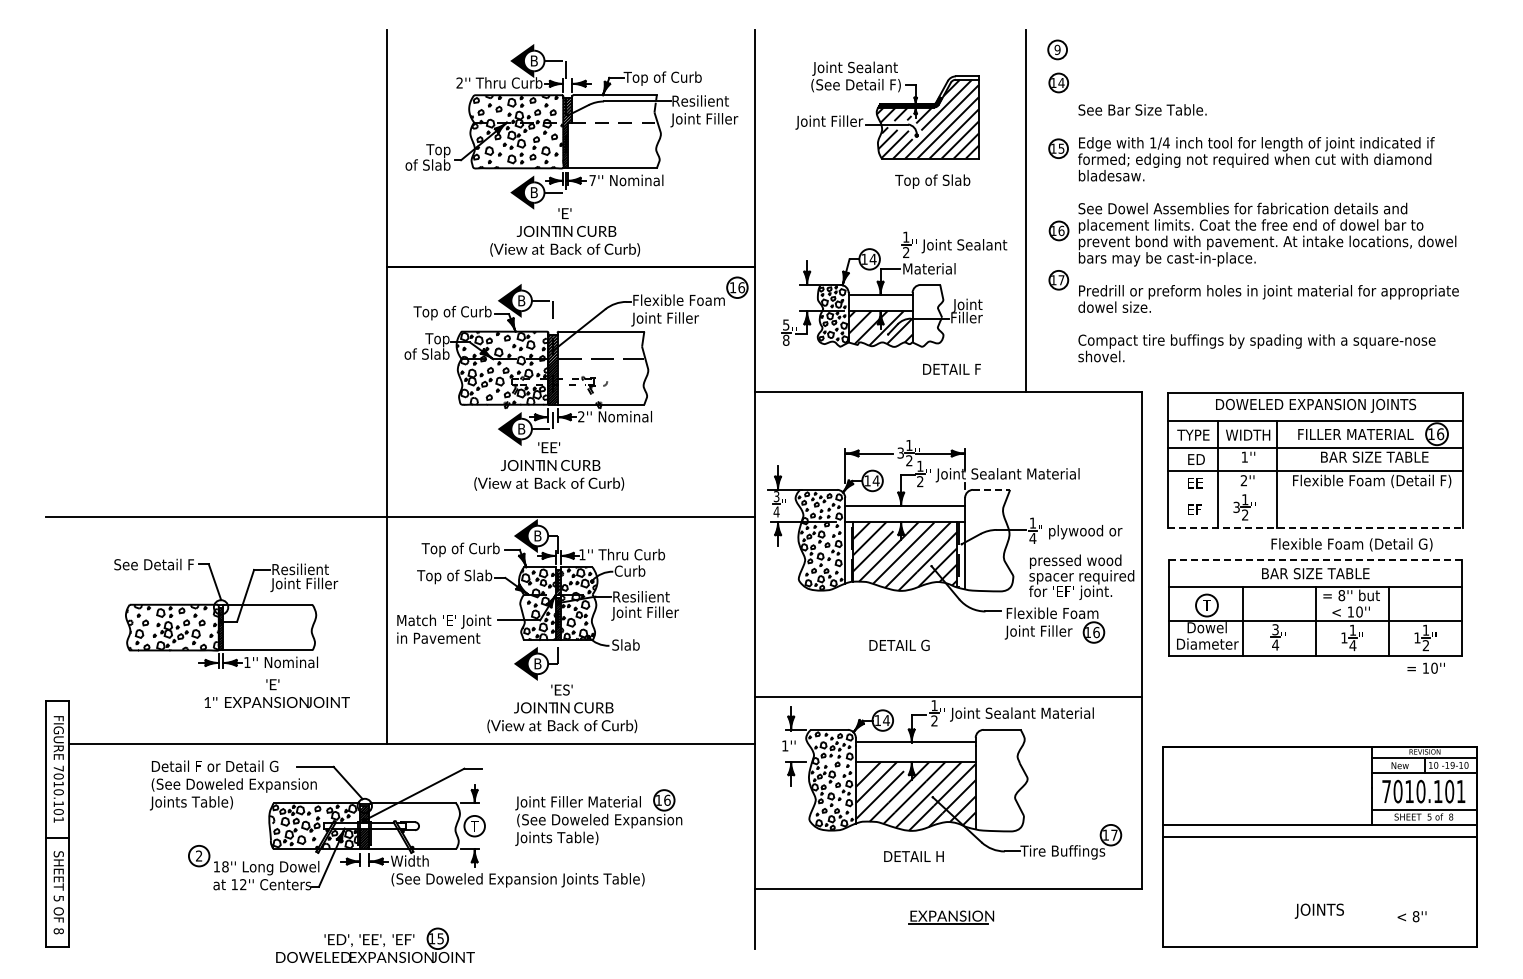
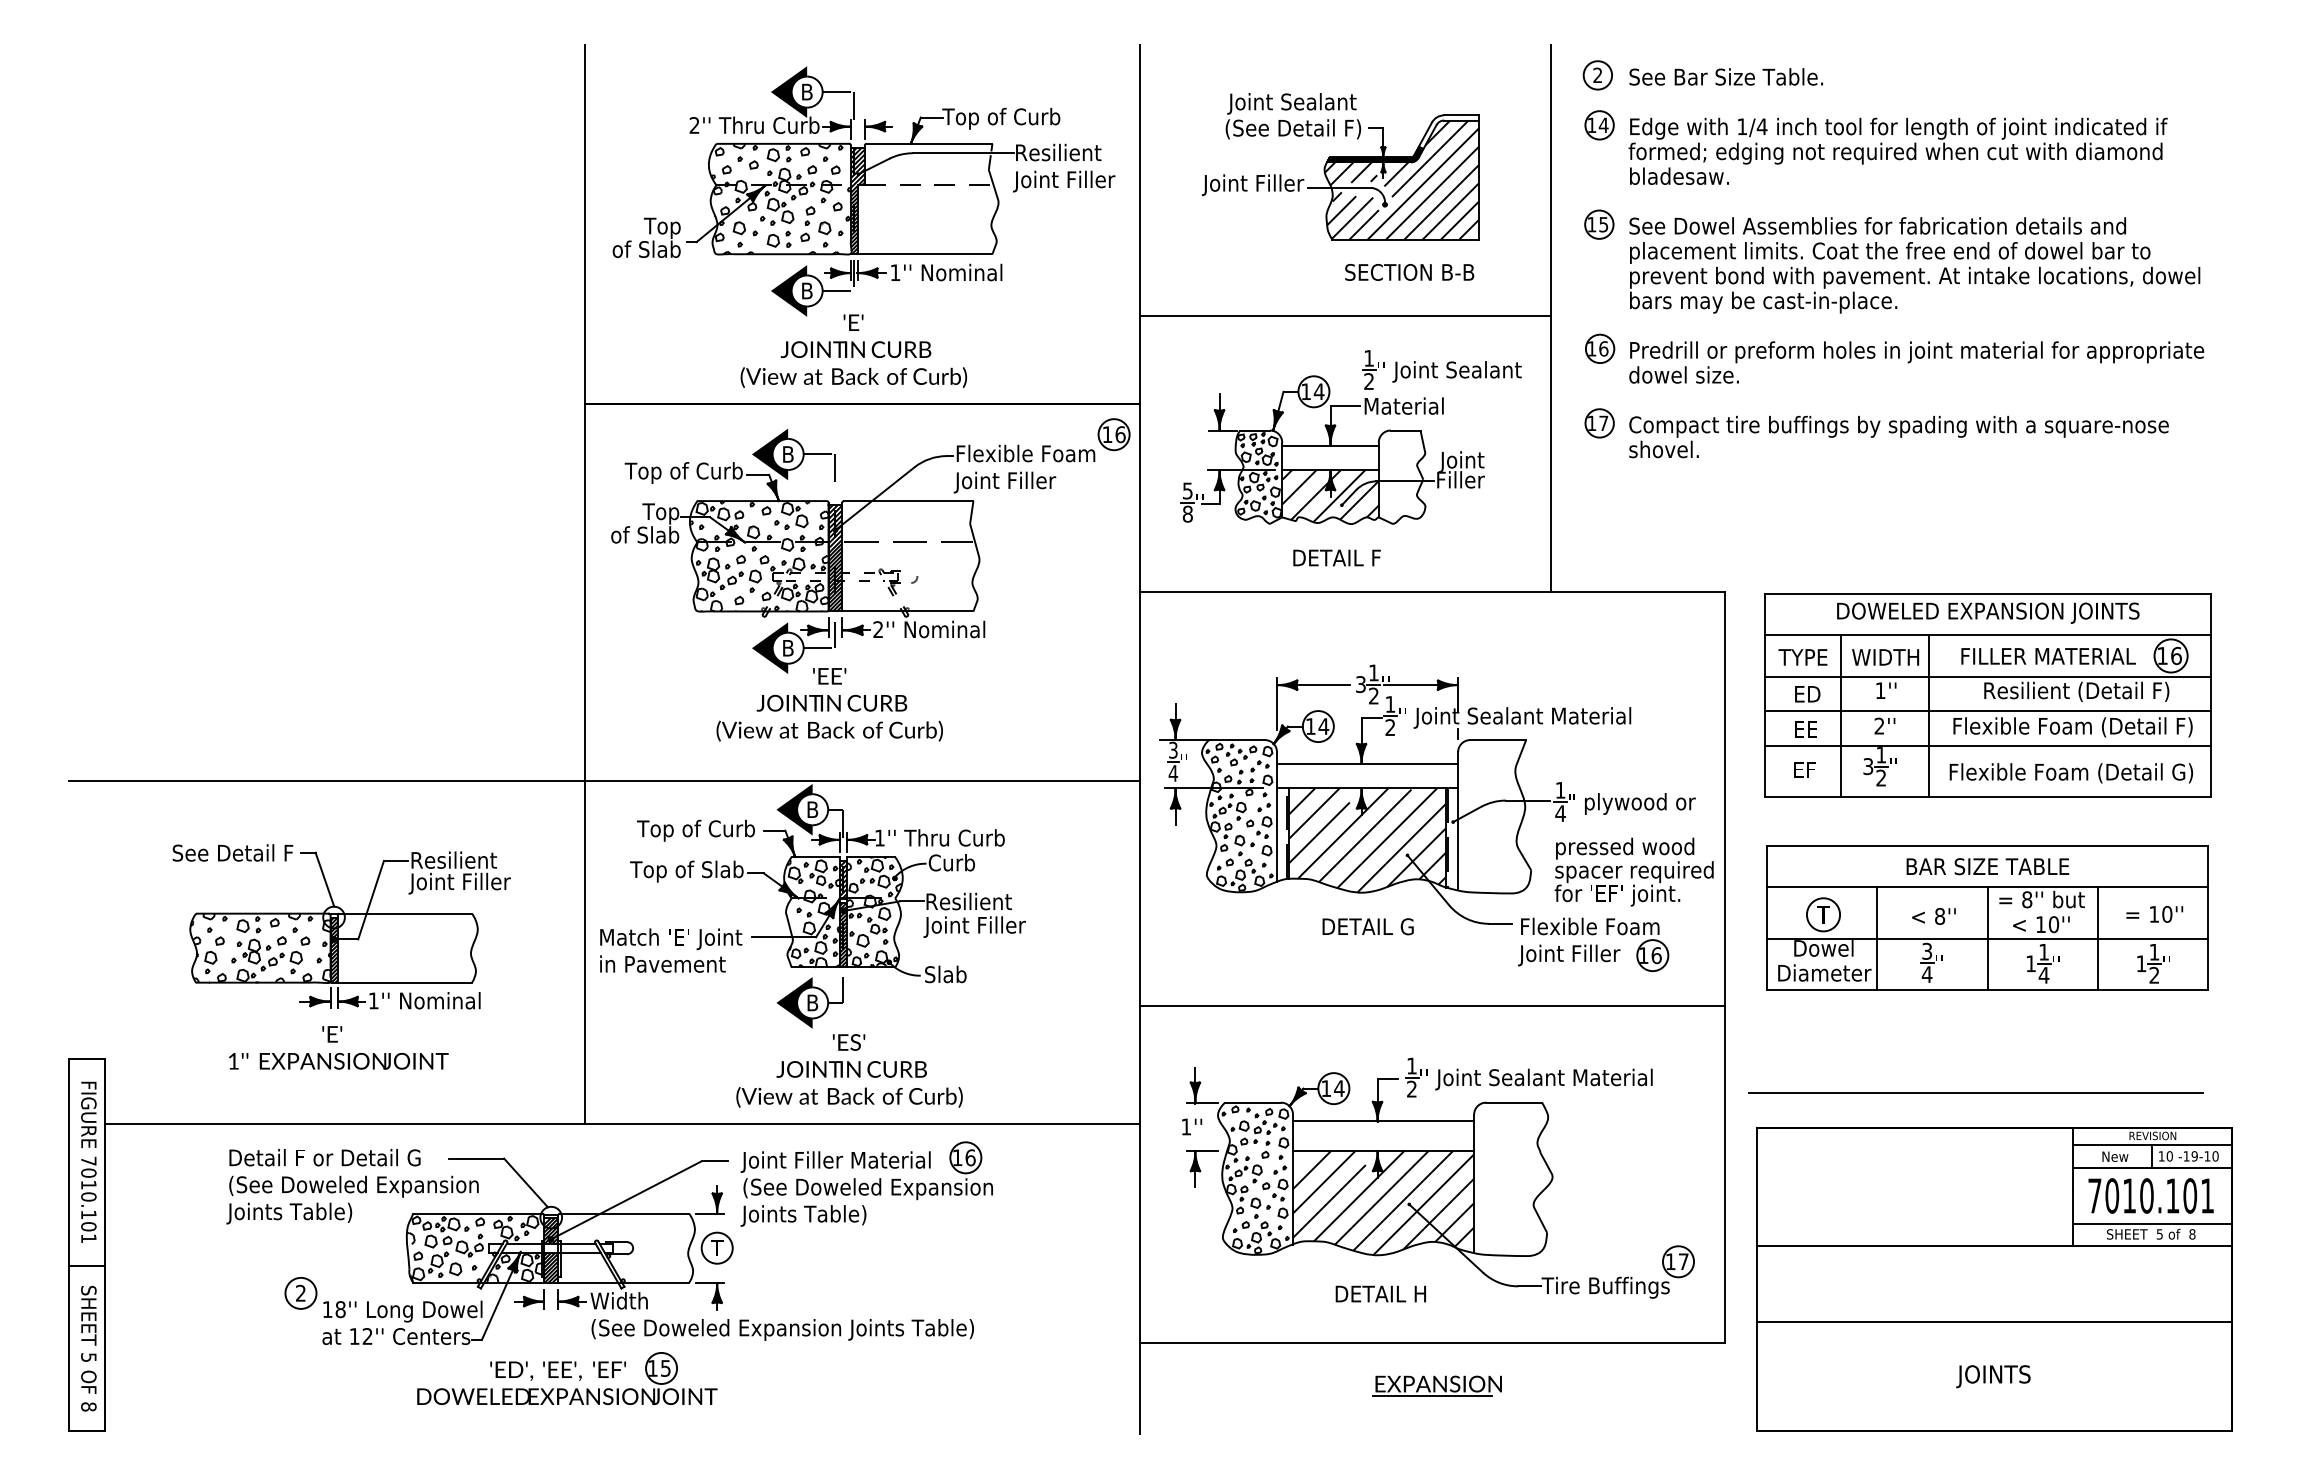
text: (1057, 49) -> (1597, 74), 9 -> 2
text: (592, 180) -> (895, 272), 7'' -> 1''
text: (932, 181) -> (1408, 274), Top of Slab -> SECTION B-B
line: (890, 208) -> (1345, 314), added
text: (1268, 233) -> (1916, 263), moved
text: (951, 369) -> (1336, 558), moved
text: (1374, 457) -> (2076, 691), BAR SIZE TABLE -> Resilient (Detail F)
line: (991, 489) -> (1497, 739), dashed -> solid
line: (1315, 493) -> (1987, 745), added
line: (1315, 527) -> (1987, 796), dashed -> solid
text: (1351, 544) -> (2070, 772), moved
line: (1316, 559) -> (1988, 845), dashed -> solid
text: (899, 644) -> (1368, 925), moved
text: (1425, 667) -> (2153, 913), moved
text: (276, 693) -> (337, 1047), moved
line: (947, 697) -> (1431, 1006), moved
line: (1307, 723) -> (1975, 1093), added
part: (598, 817) -> (866, 1183), moved
line: (1320, 836) -> (1995, 1321), moved
text: (1411, 916) -> (1933, 916), moved
part: (375, 944) -> (567, 1377), moved

